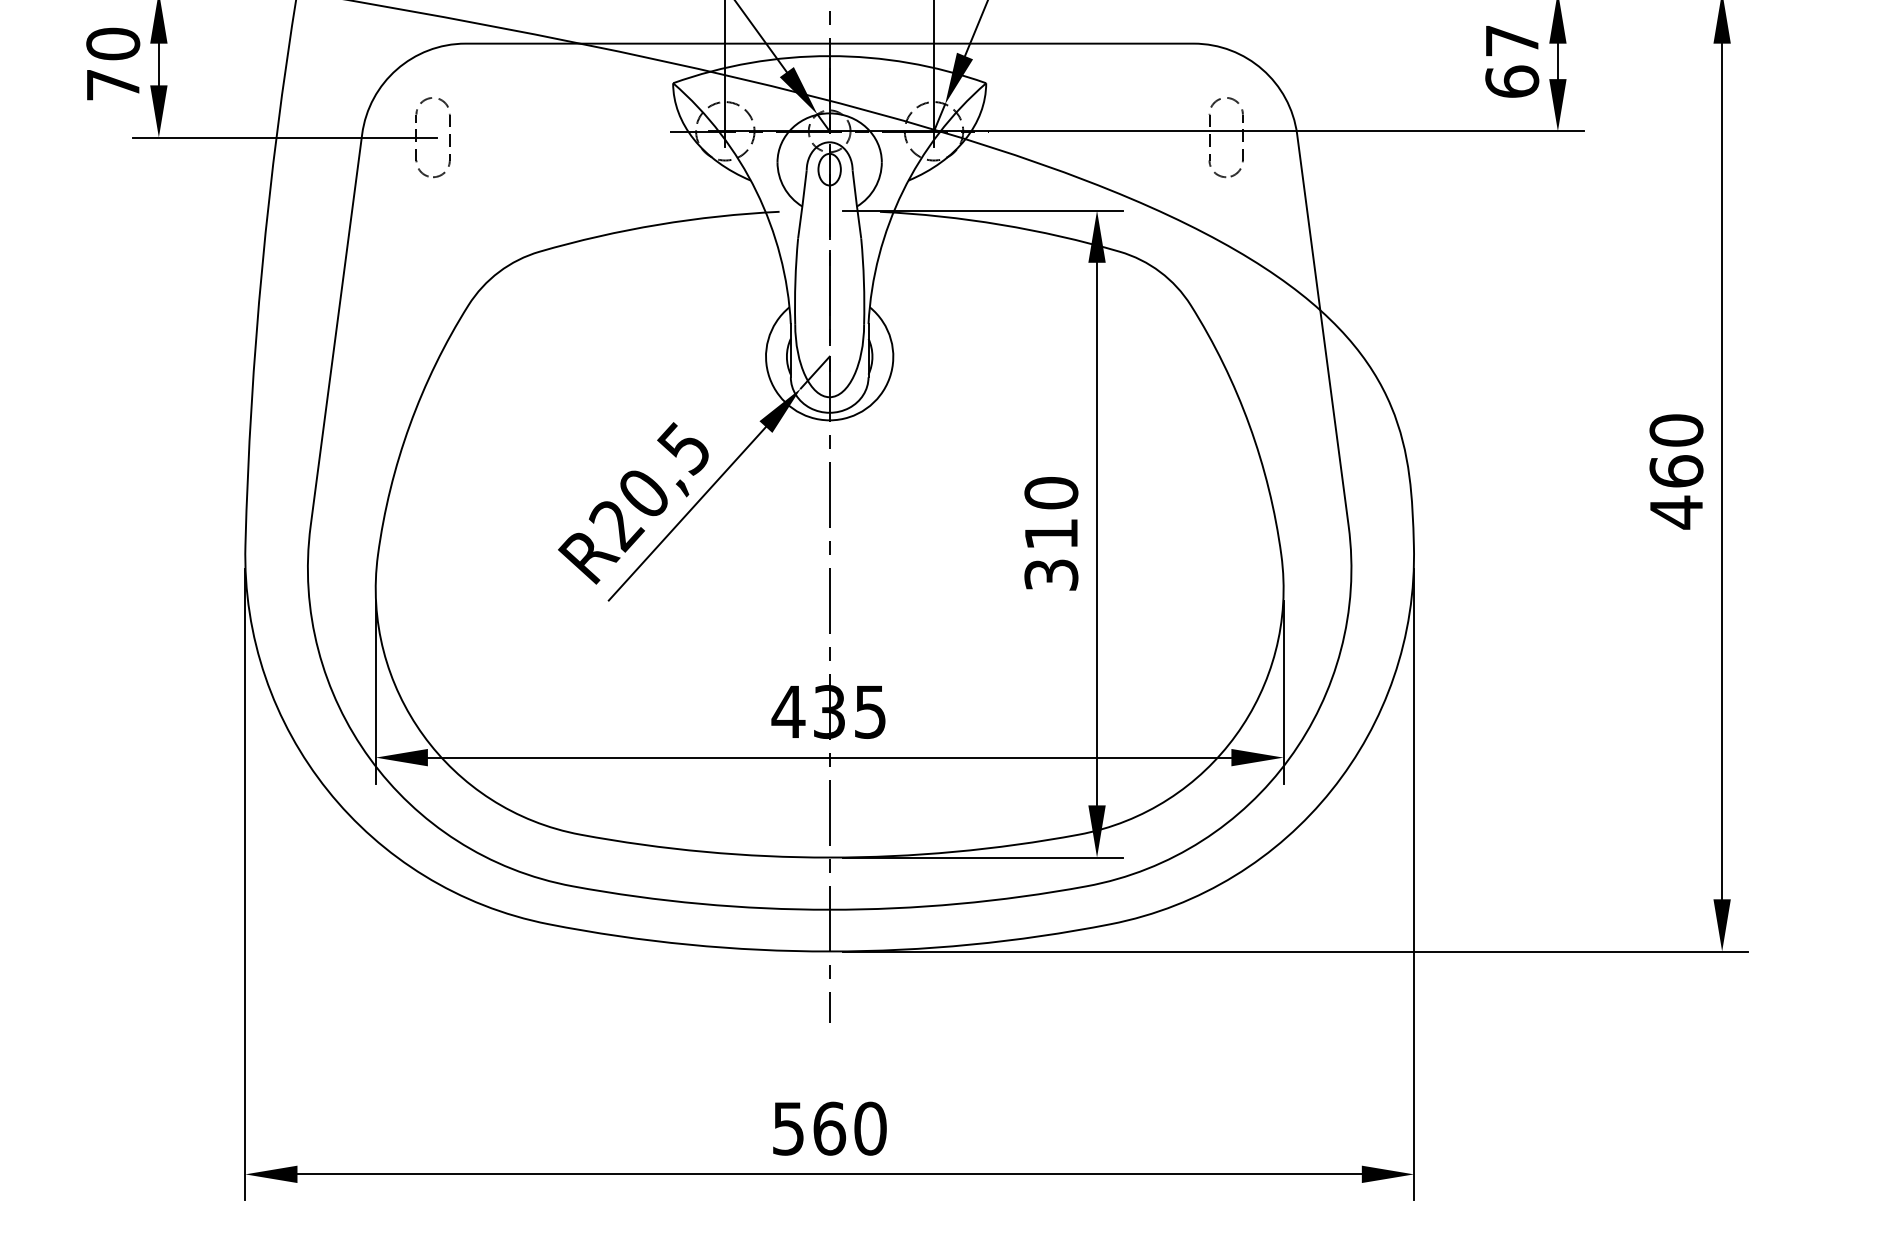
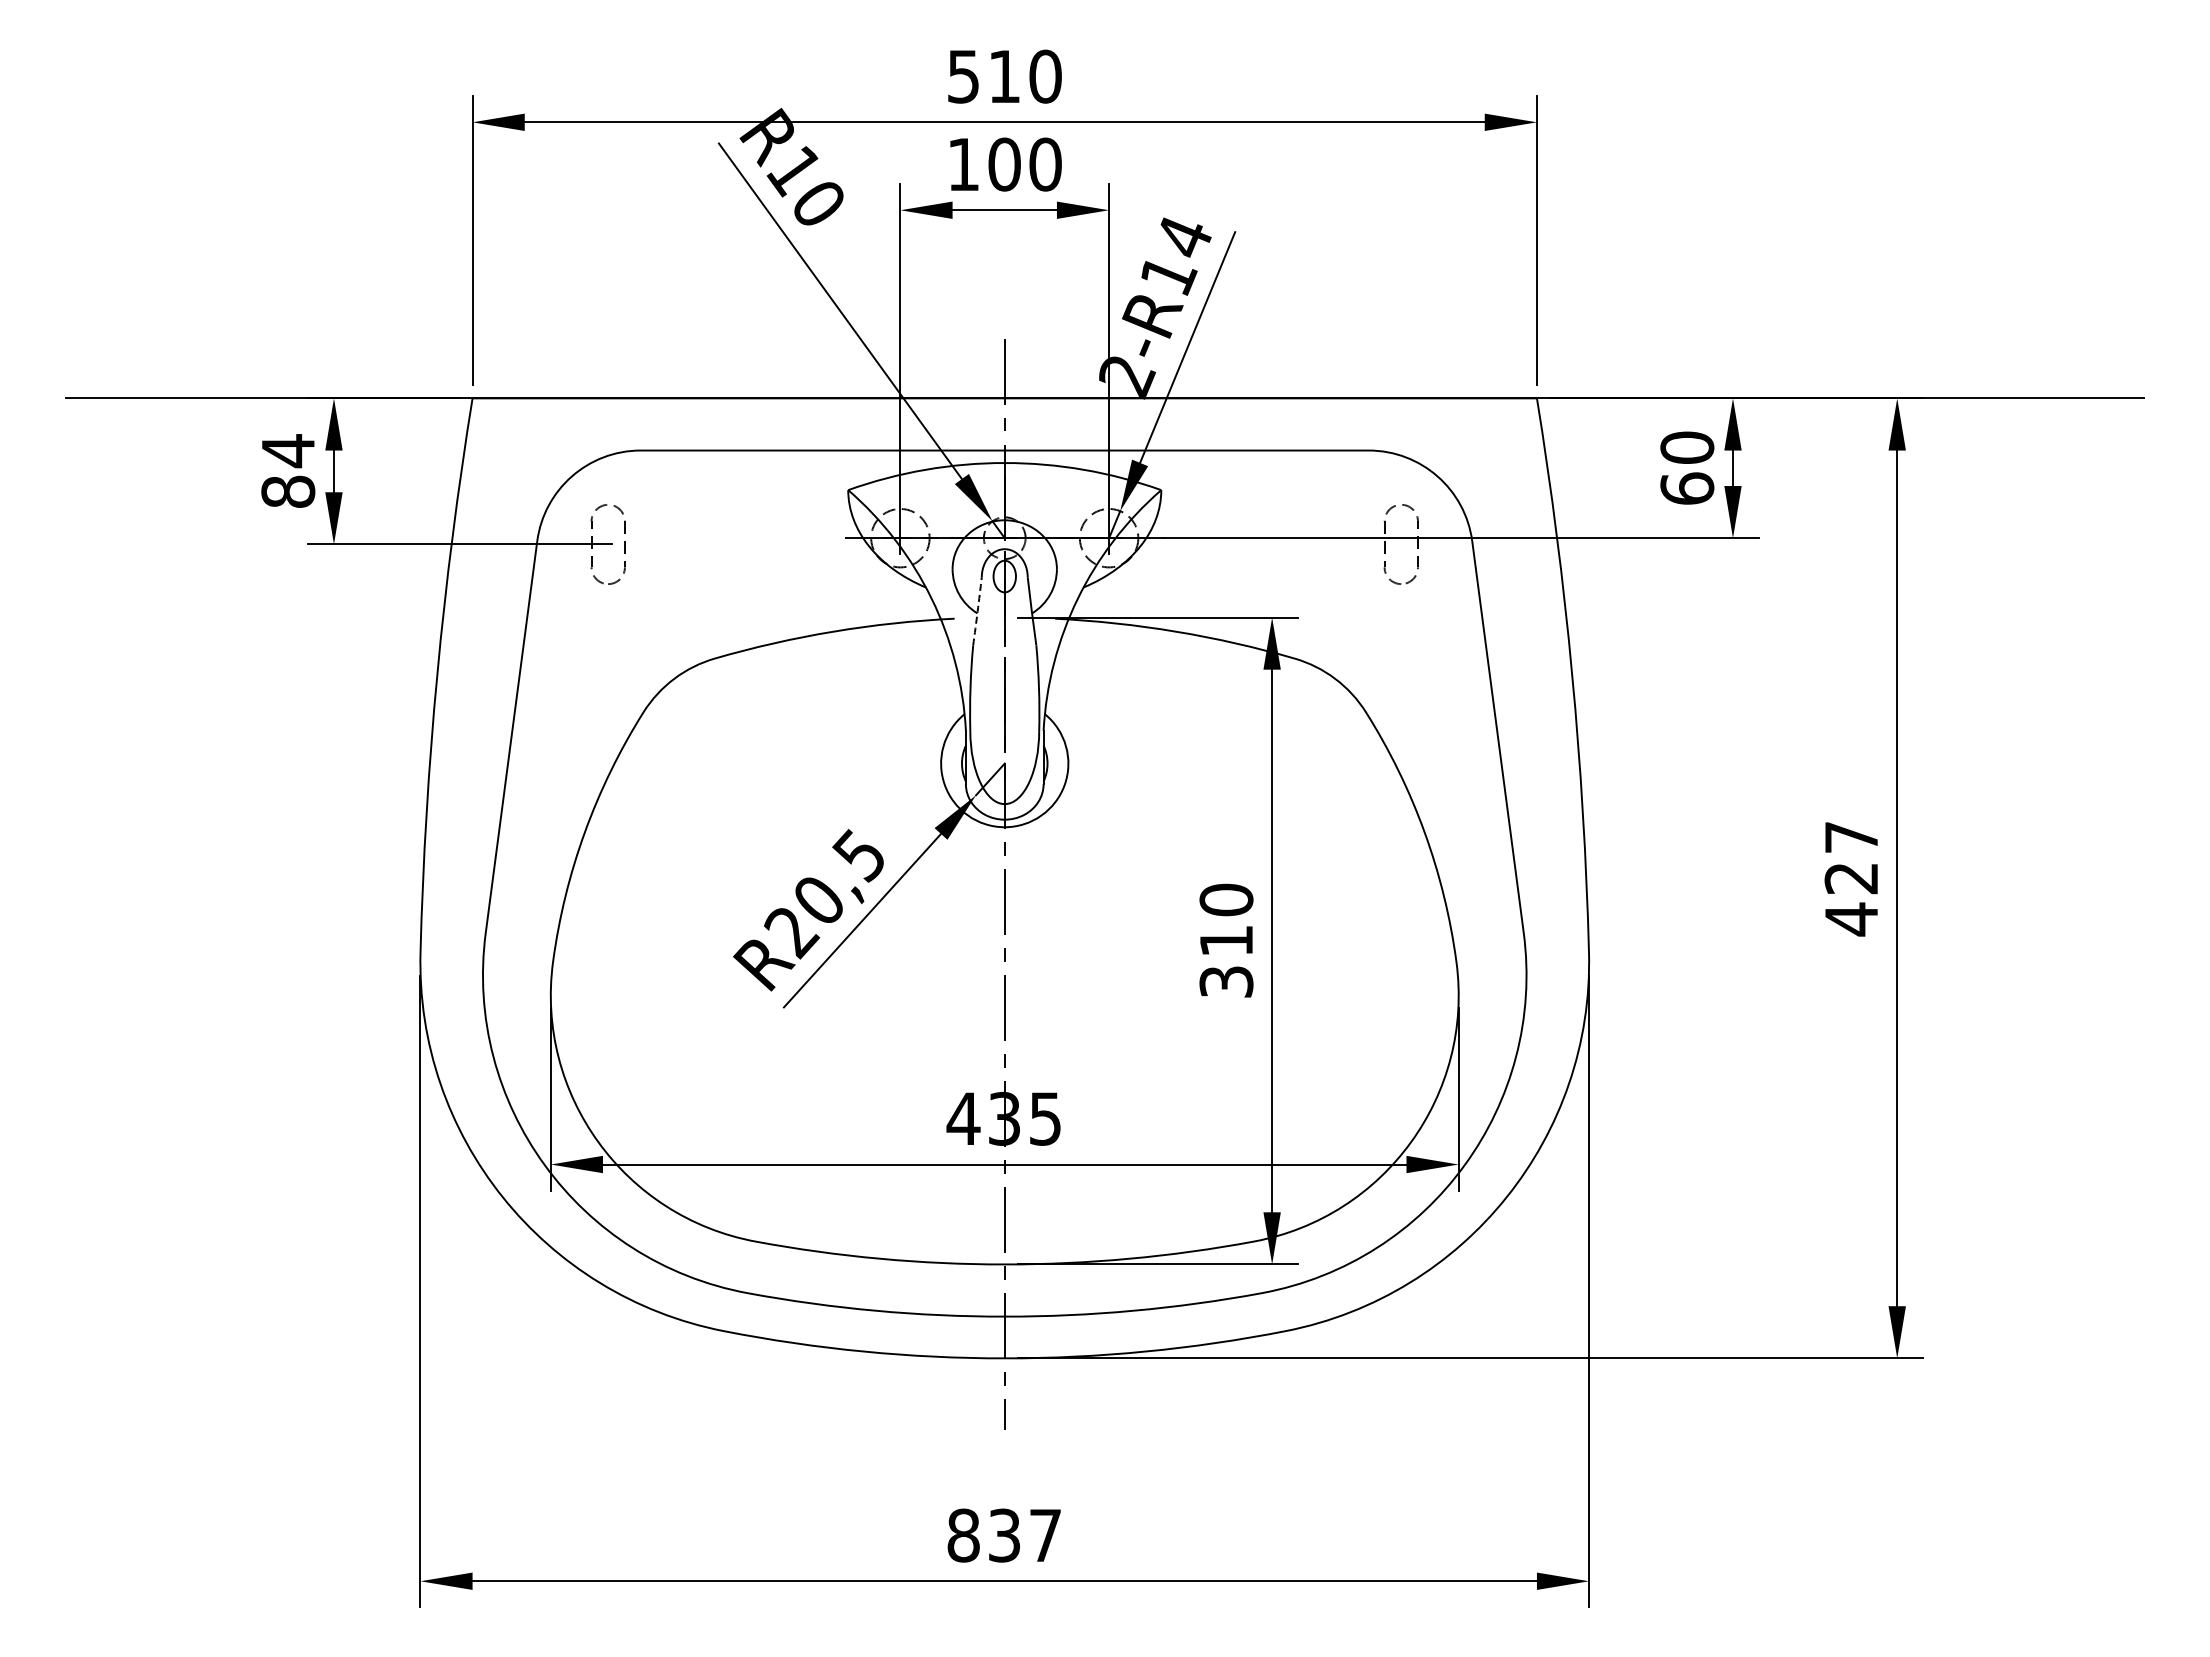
text: (1512, 40) -> (1687, 447), 67 -> 60
text: (113, 63) -> (288, 470), 70 -> 84
arc: (802, 204) -> (977, 611), solid -> dashed
text: (1676, 450) -> (1851, 857), 460 -> 427
text: (829, 1128) -> (1004, 1535), 560 -> 837

